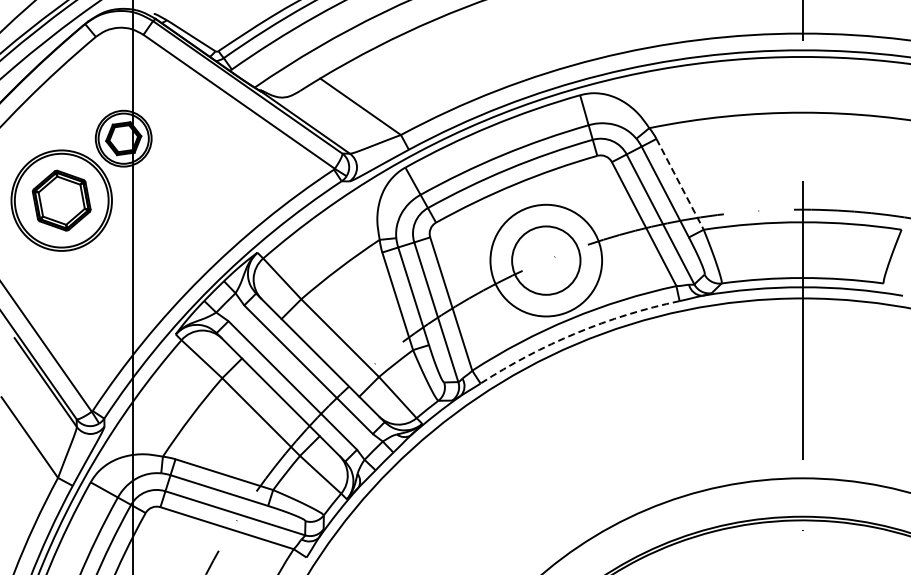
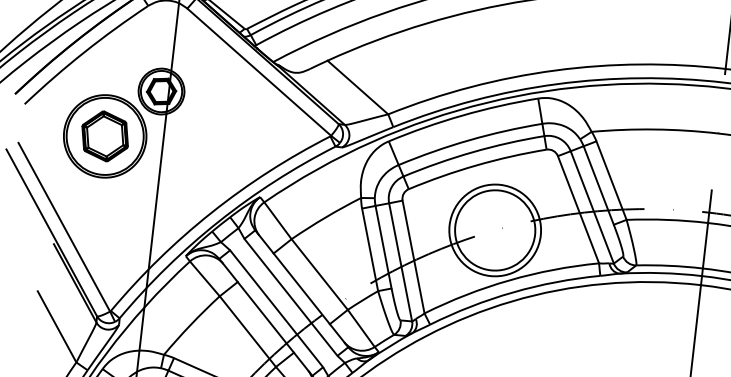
line: (680, 184) -> (611, 180), dashed -> solid
circle: (546, 260) -> (495, 230), size x1.43
arc: (576, 333) -> (513, 292), dashed -> solid

